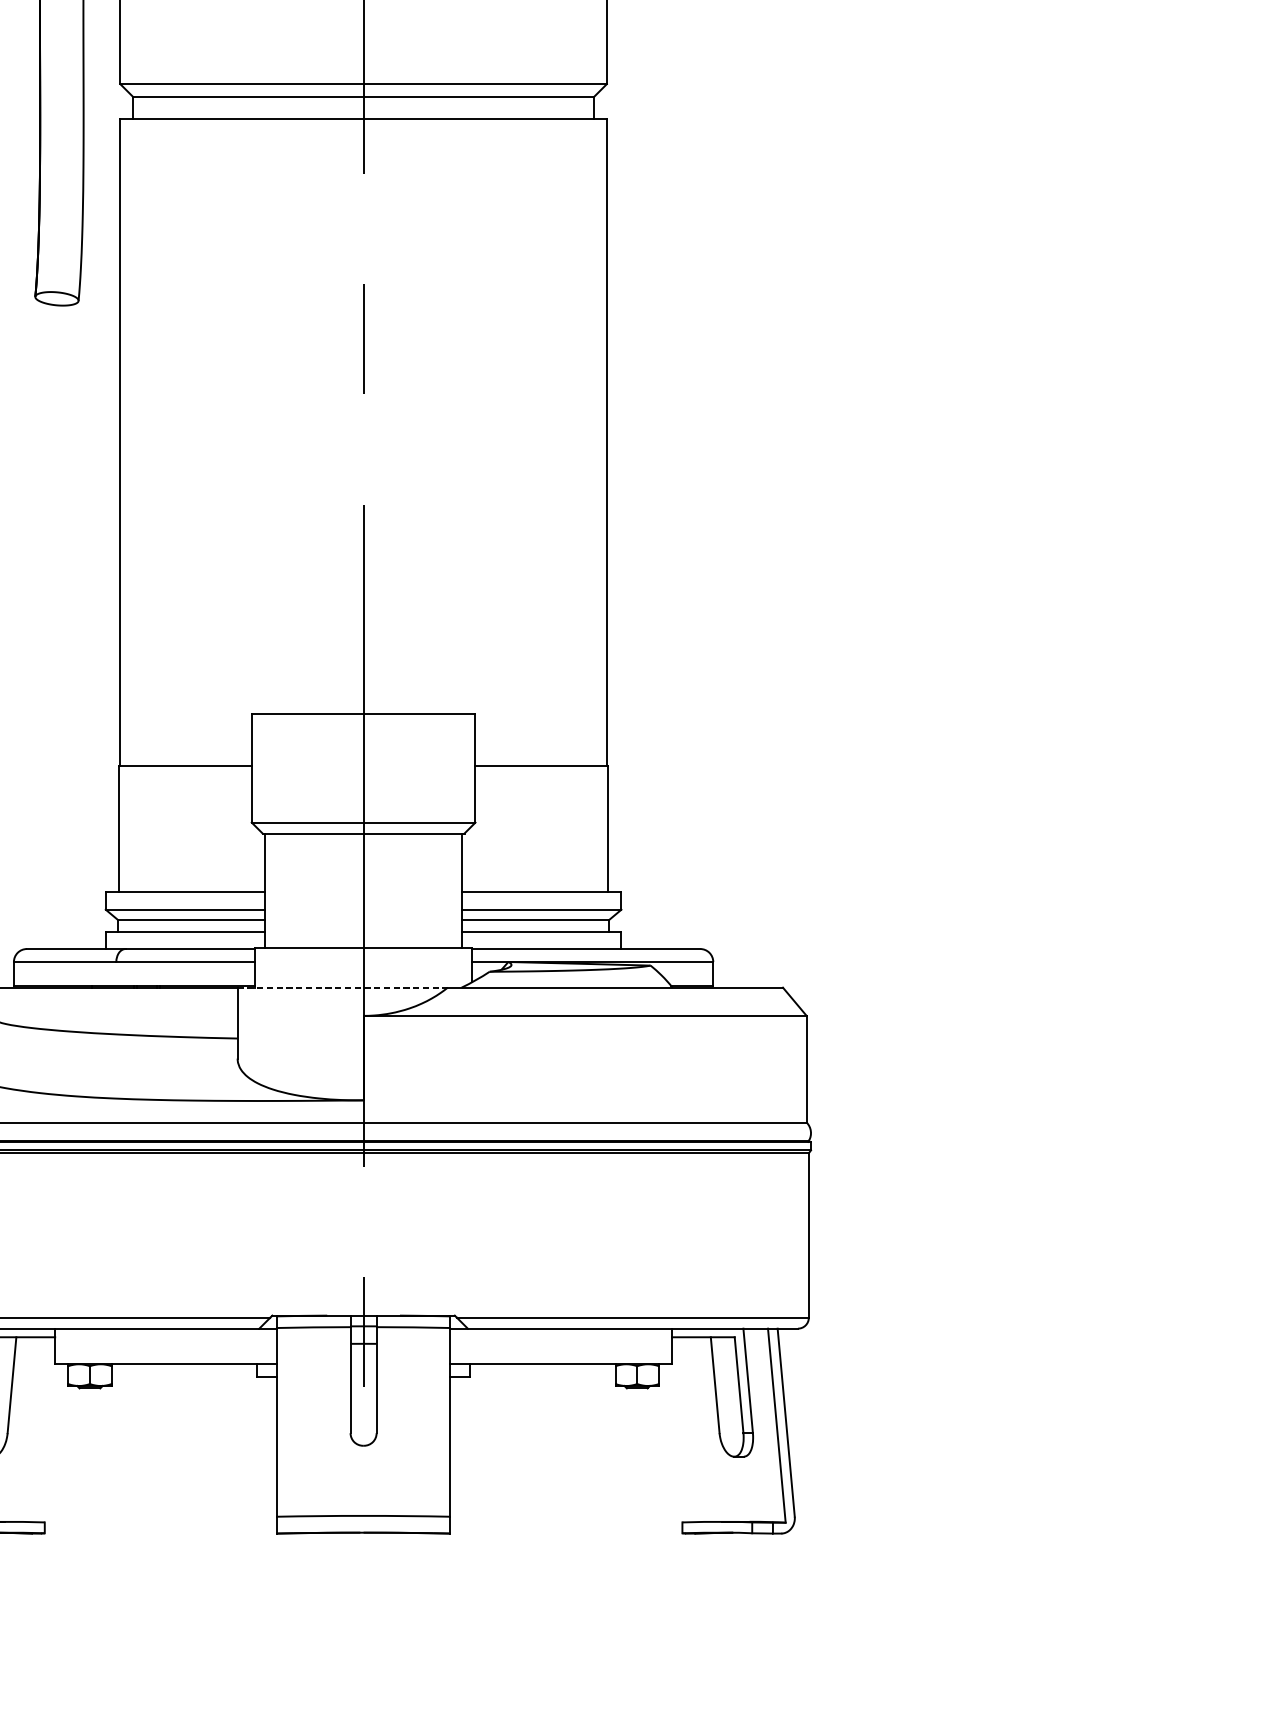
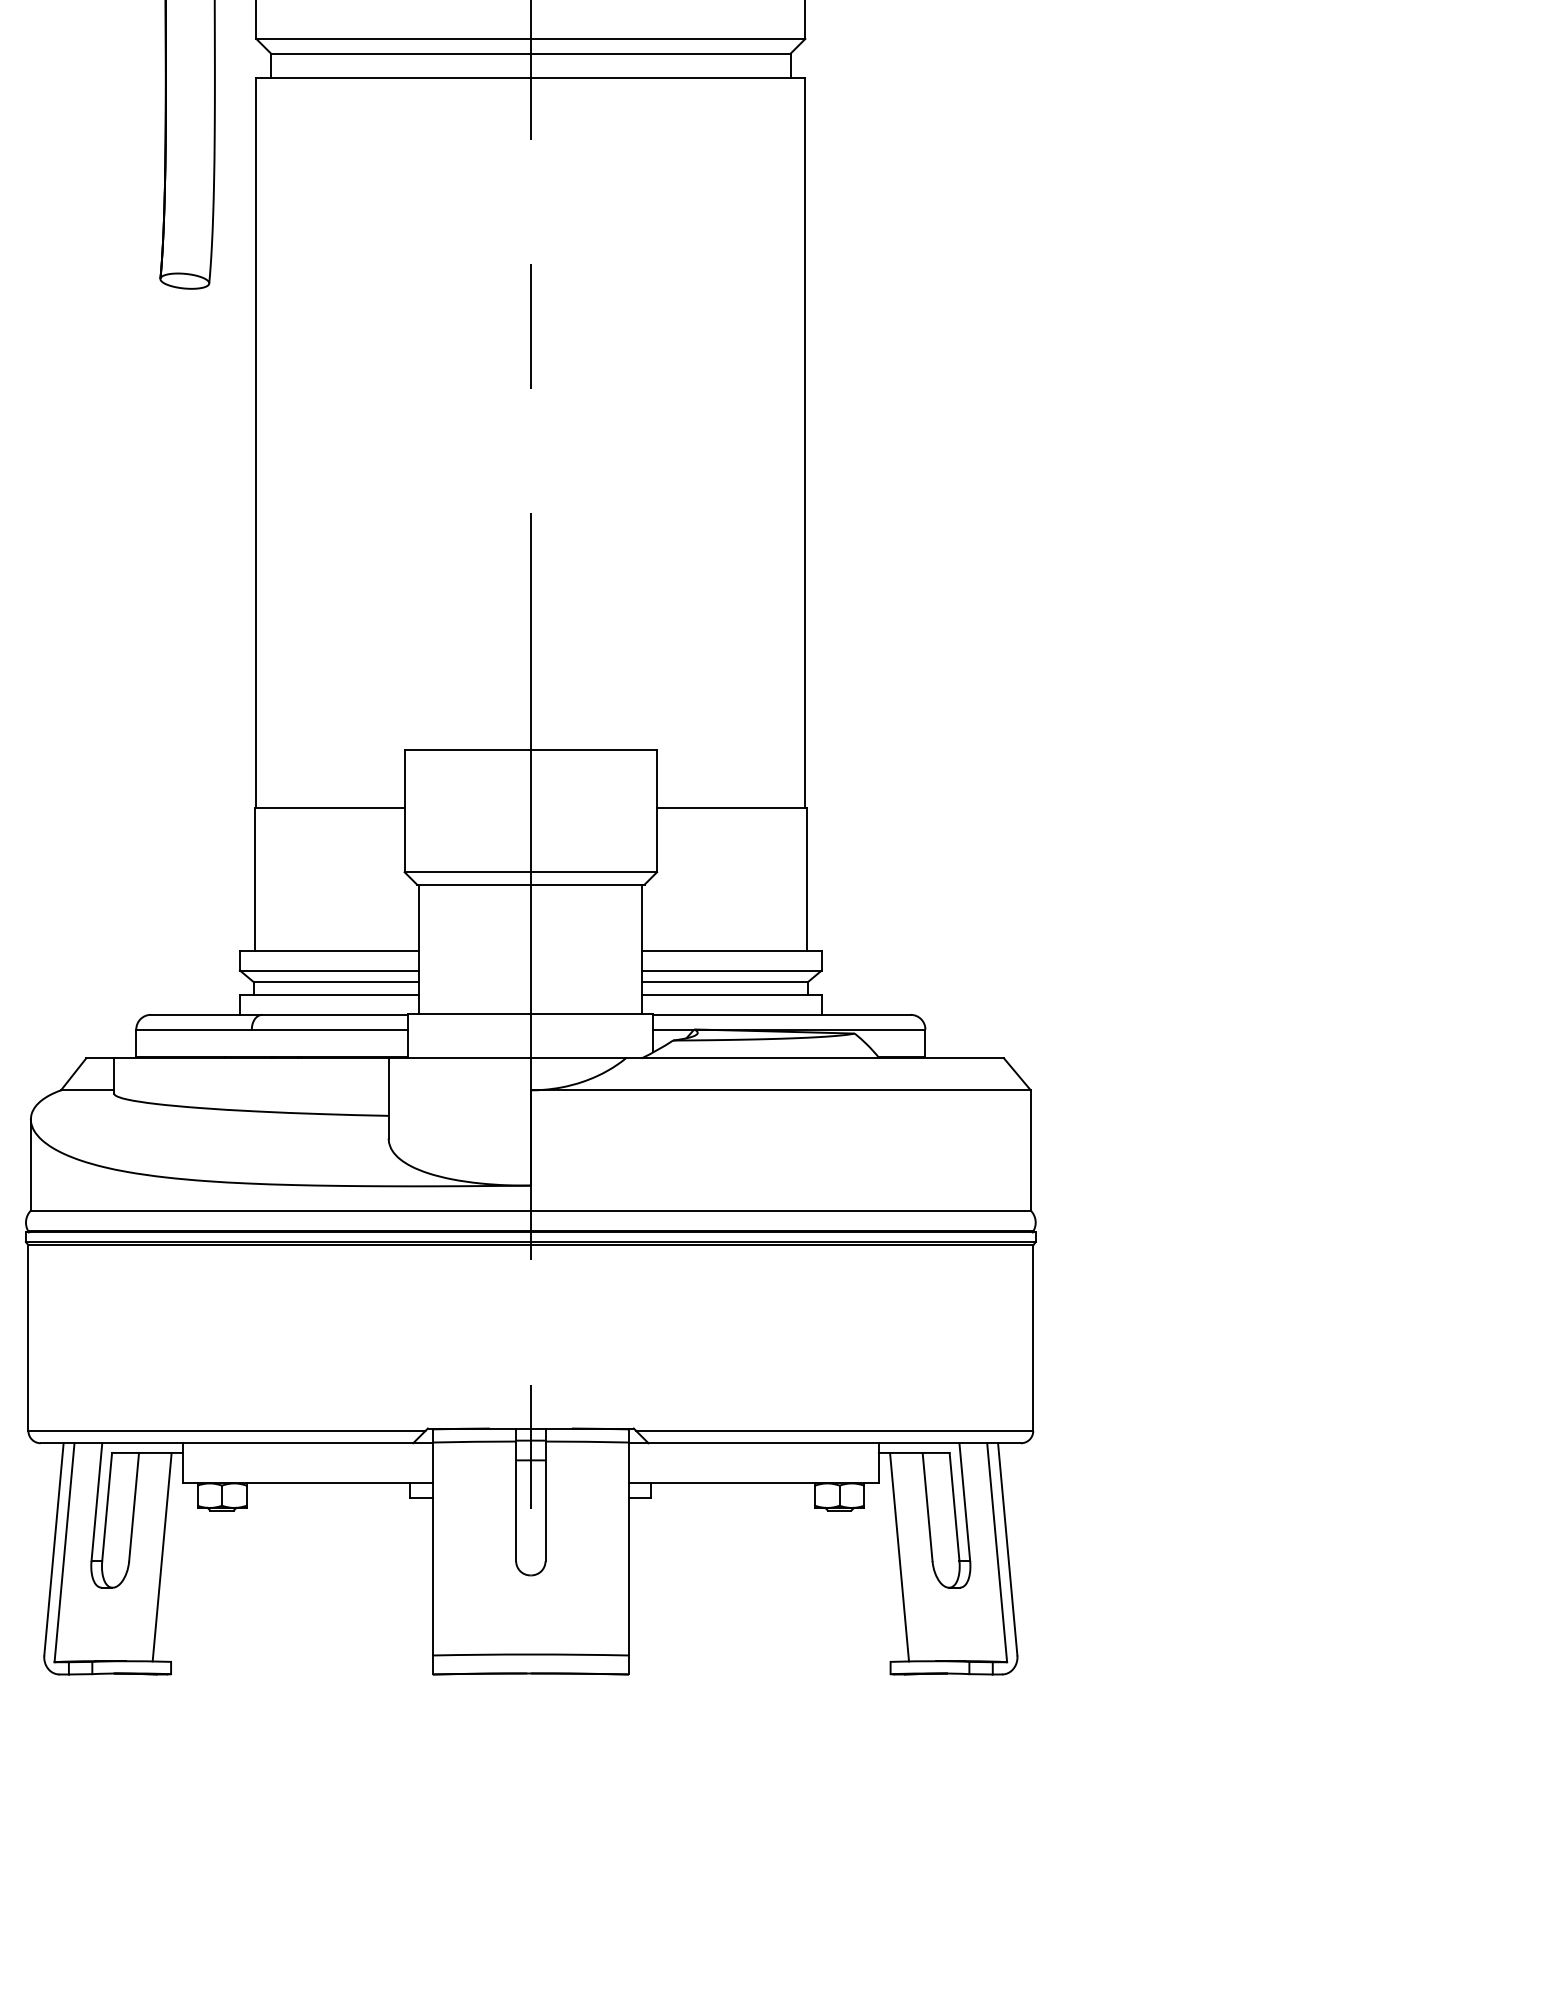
line: (342, 987) -> (507, 1058), dashed -> solid
line: (36, 1429) -> (161, 1556), added
line: (690, 1429) -> (899, 1556), added

